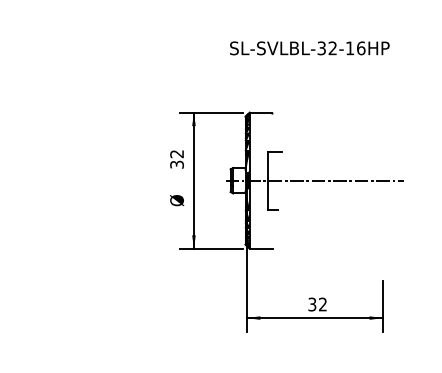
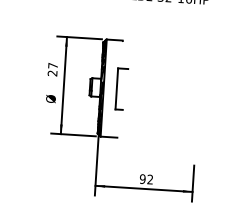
text: (176, 159) -> (52, 69), 32 -> 27
line: (314, 180) -> (149, 90), removed
text: (312, 304) -> (142, 179), 32 -> 92

